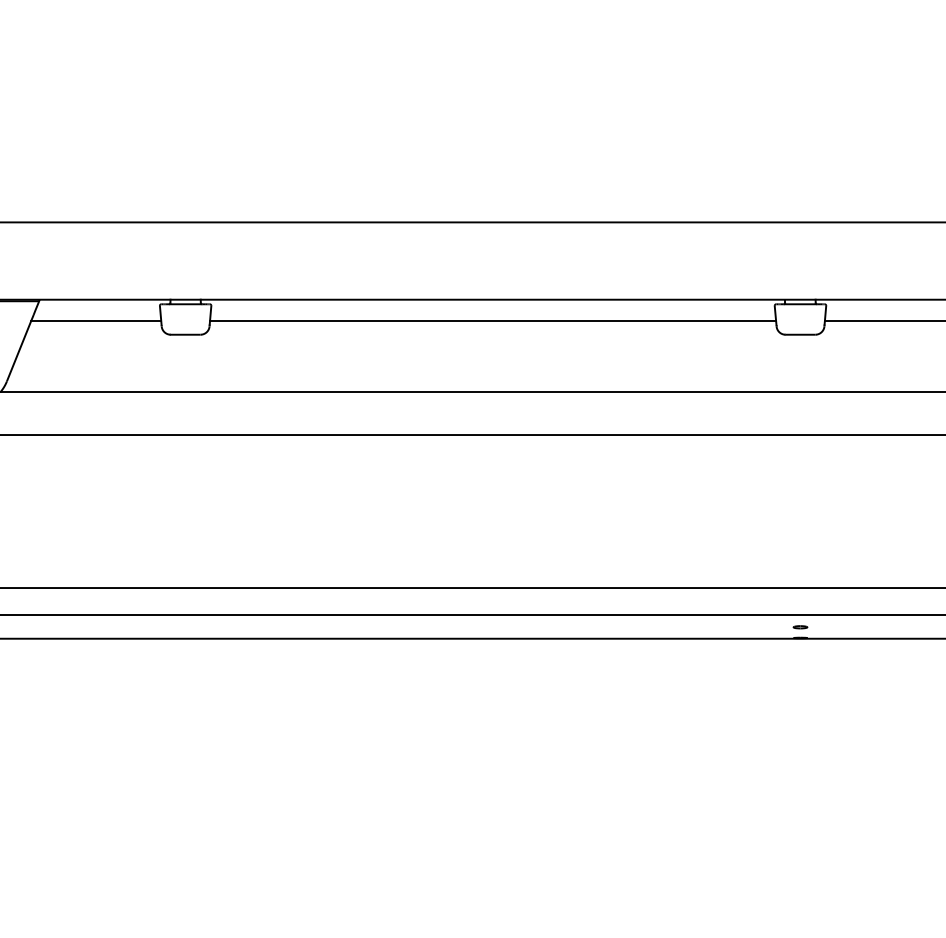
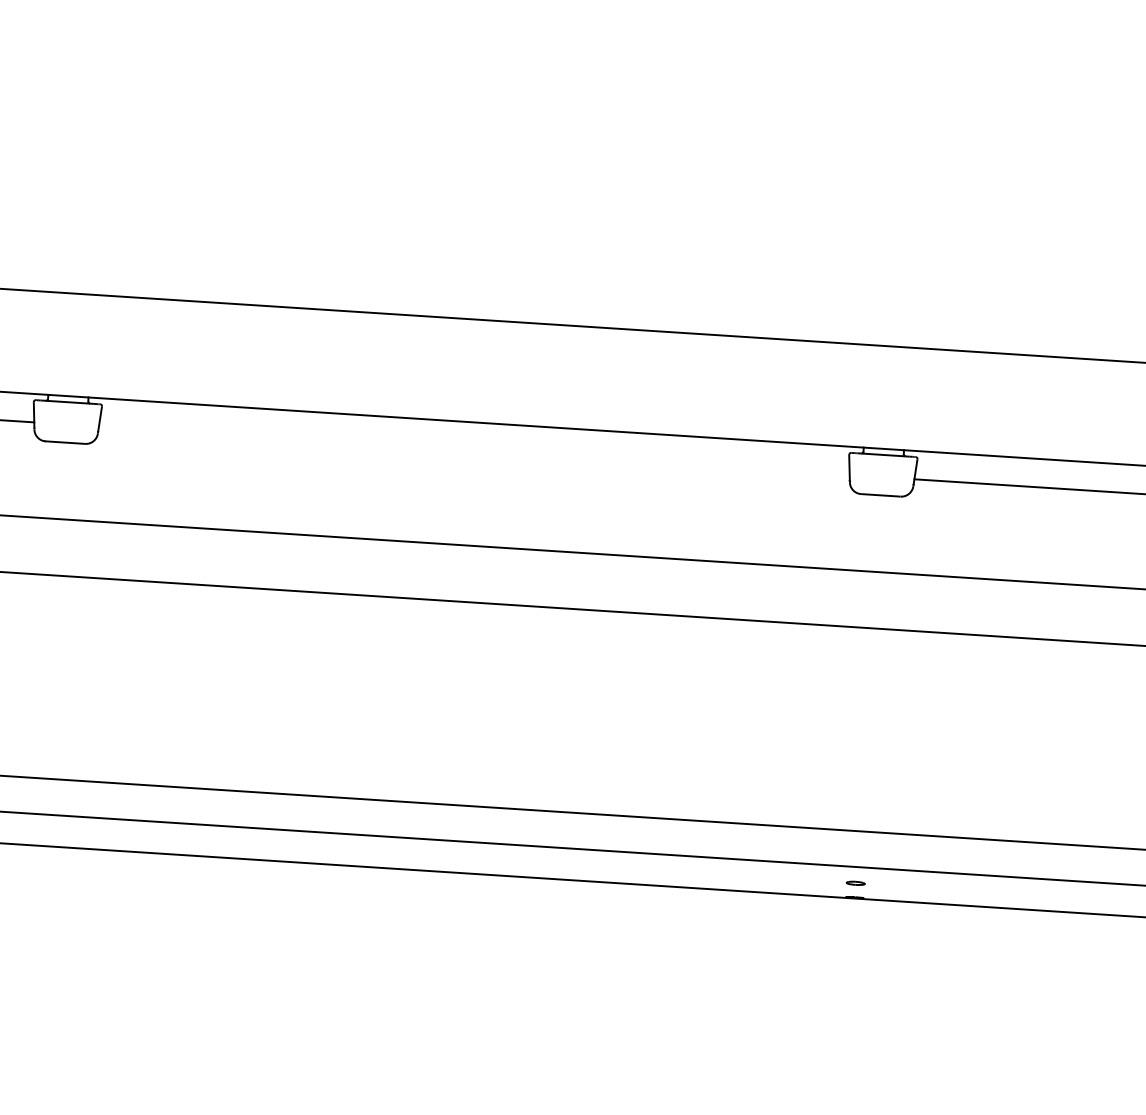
line: (493, 321) -> (474, 451), removed

